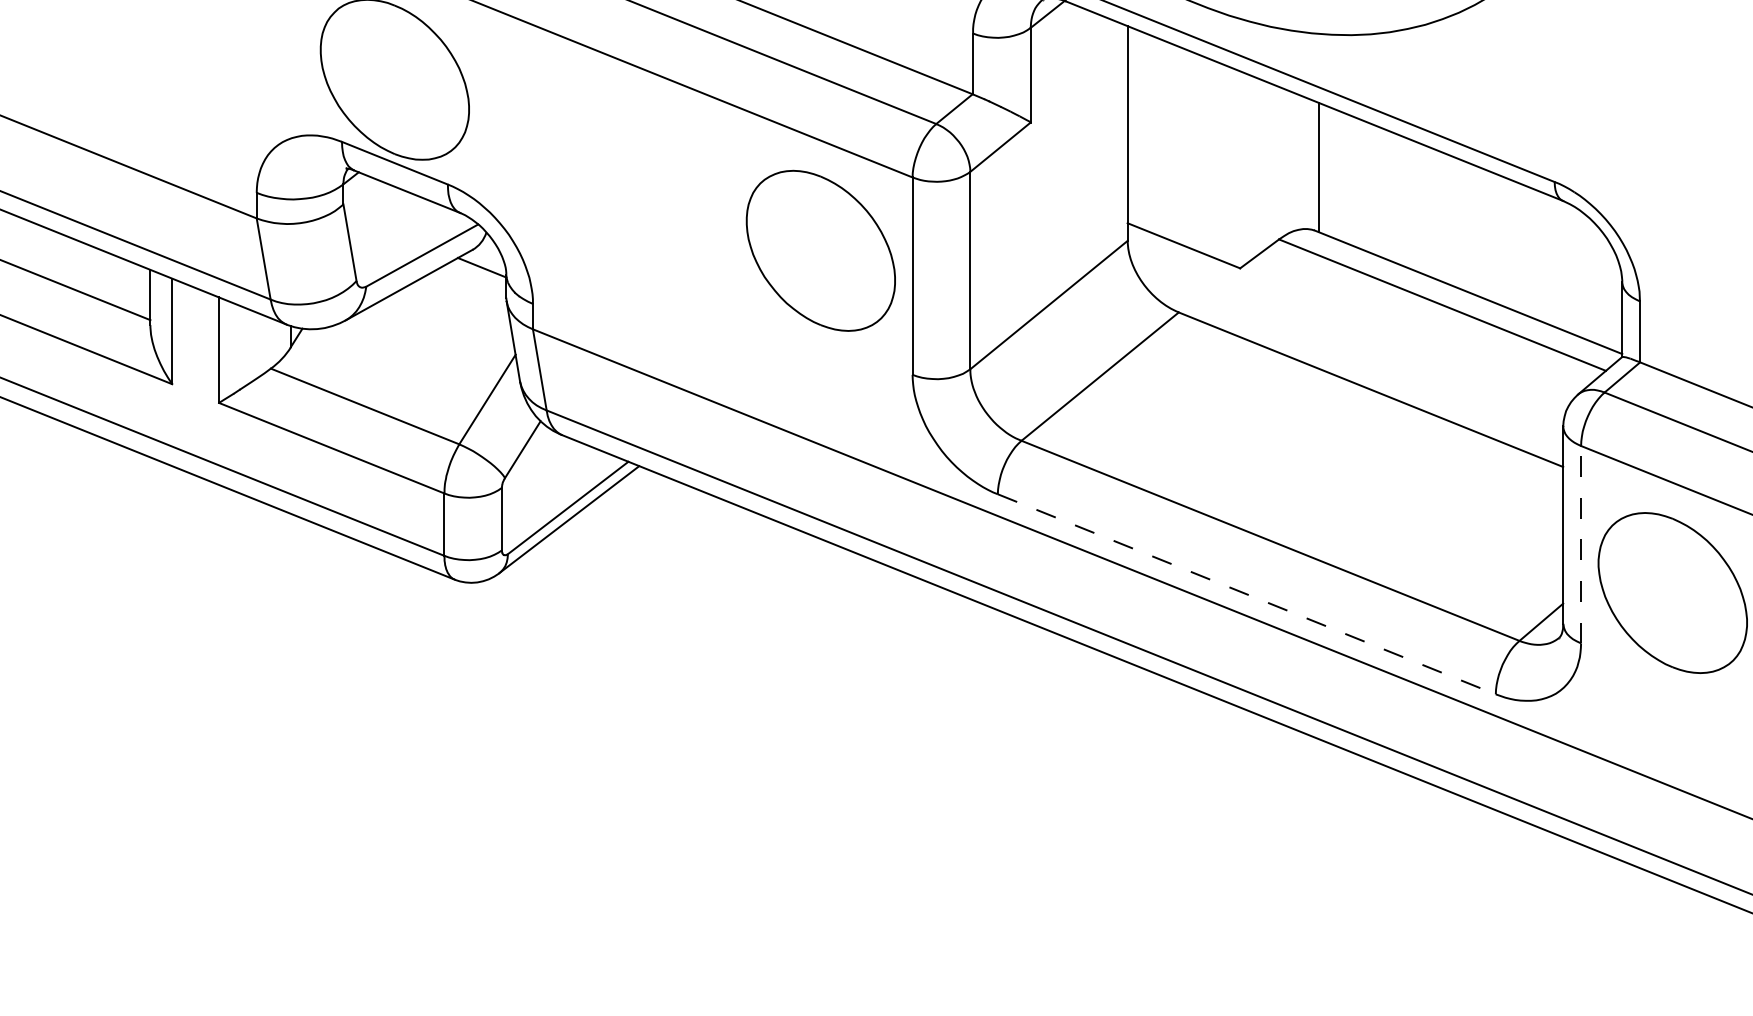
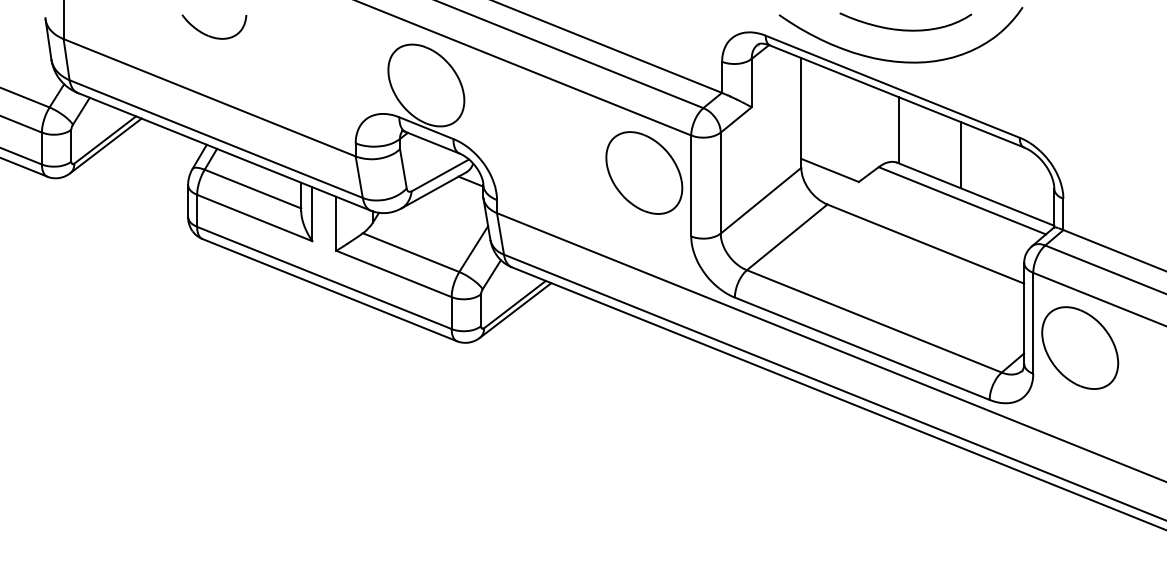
line: (1438, 216) -> (960, 155), added
line: (1581, 543) -> (1033, 322), dashed -> solid
line: (1247, 593) -> (862, 348), dashed -> solid

